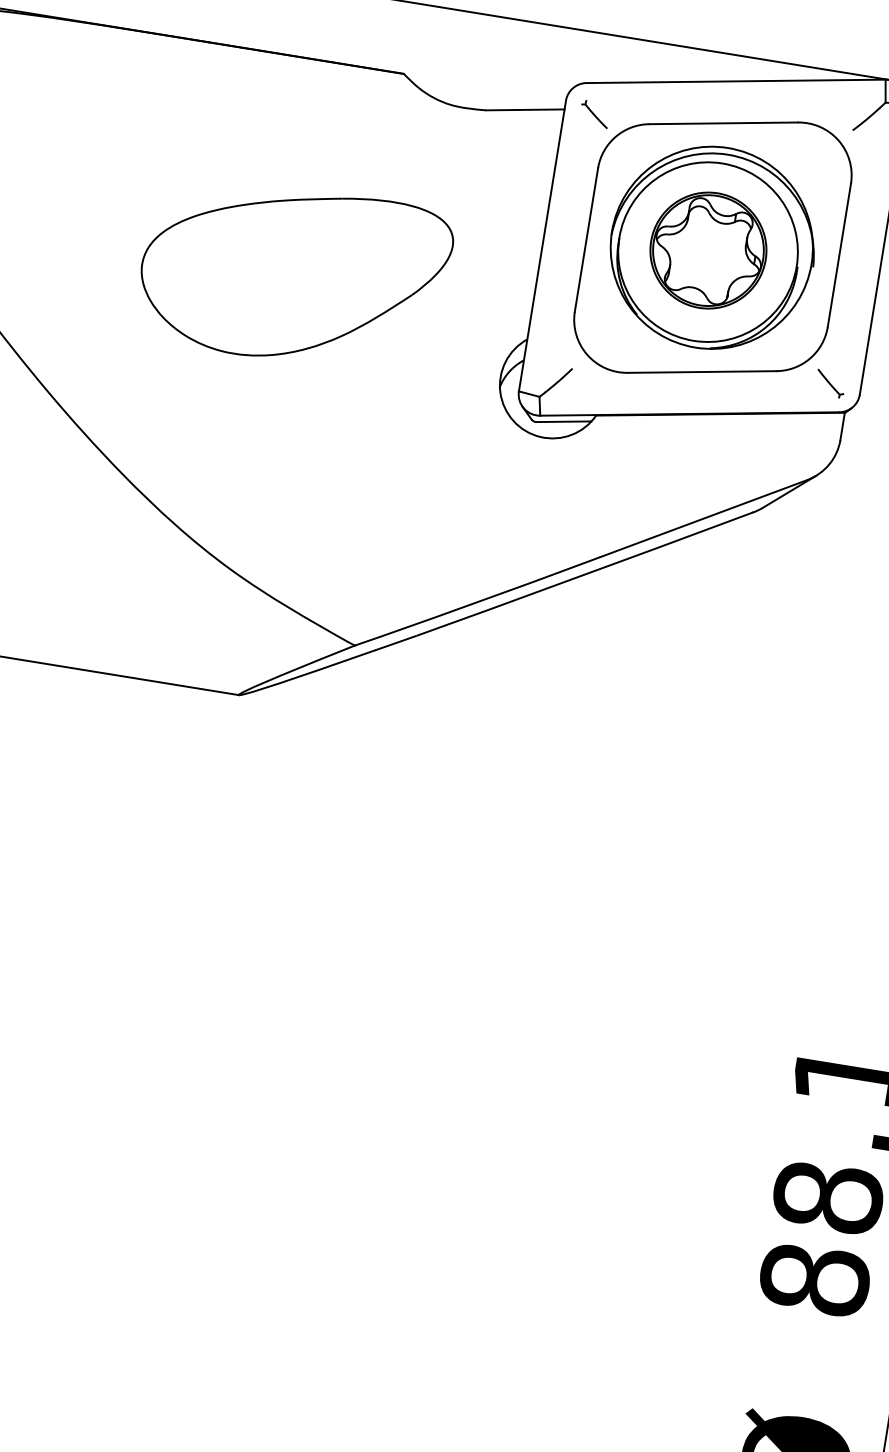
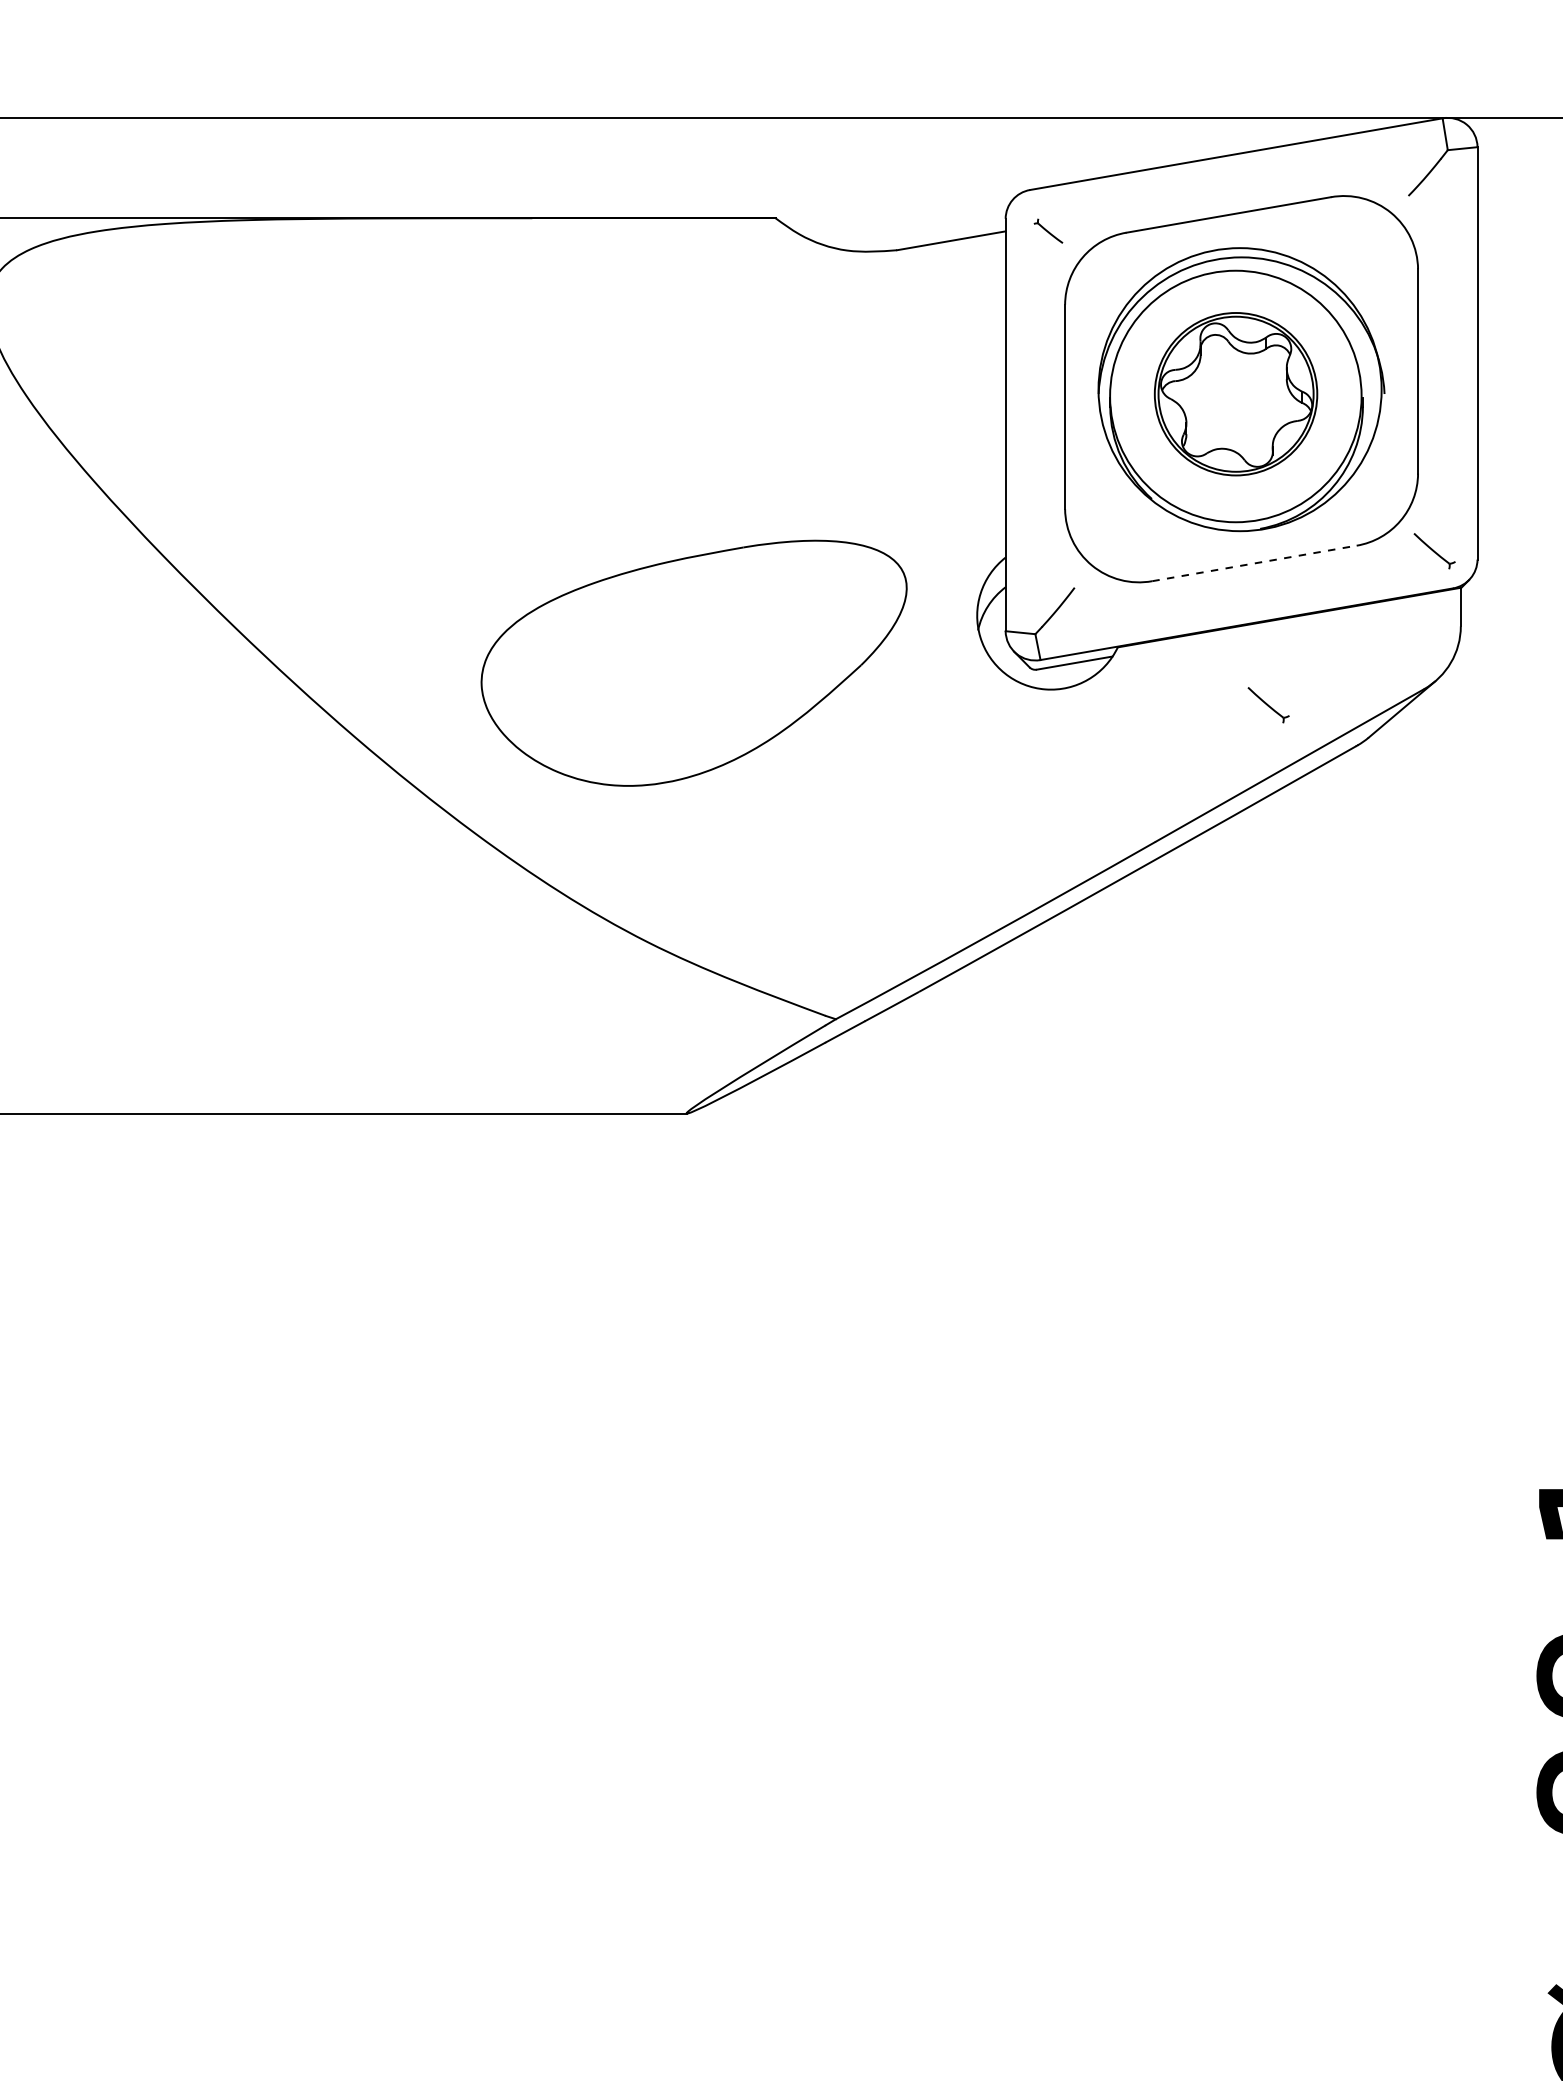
part: (594, 113) -> (1048, 230), size x0.7
part: (293, 274) -> (693, 662), moved
line: (702, 372) -> (1254, 563), solid -> dashed
part: (695, 473) -> (1268, 705), added

